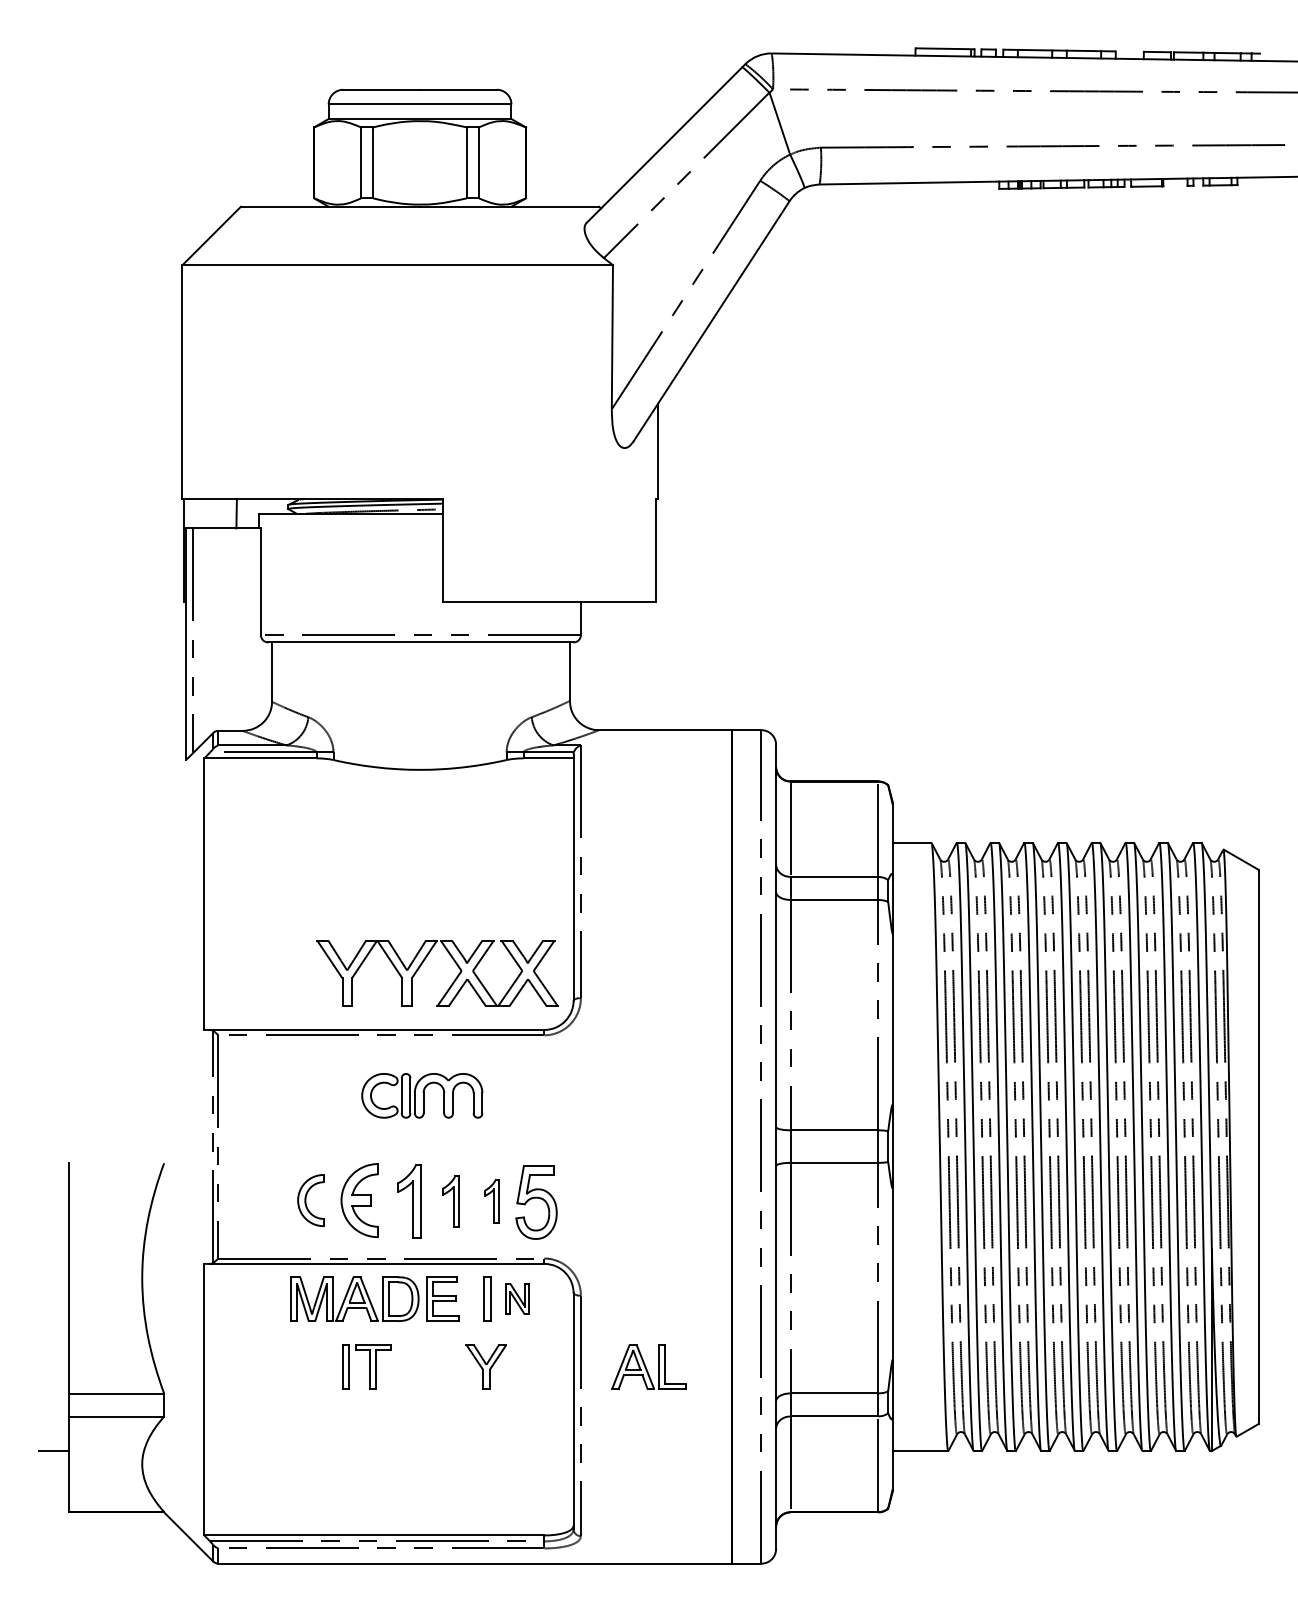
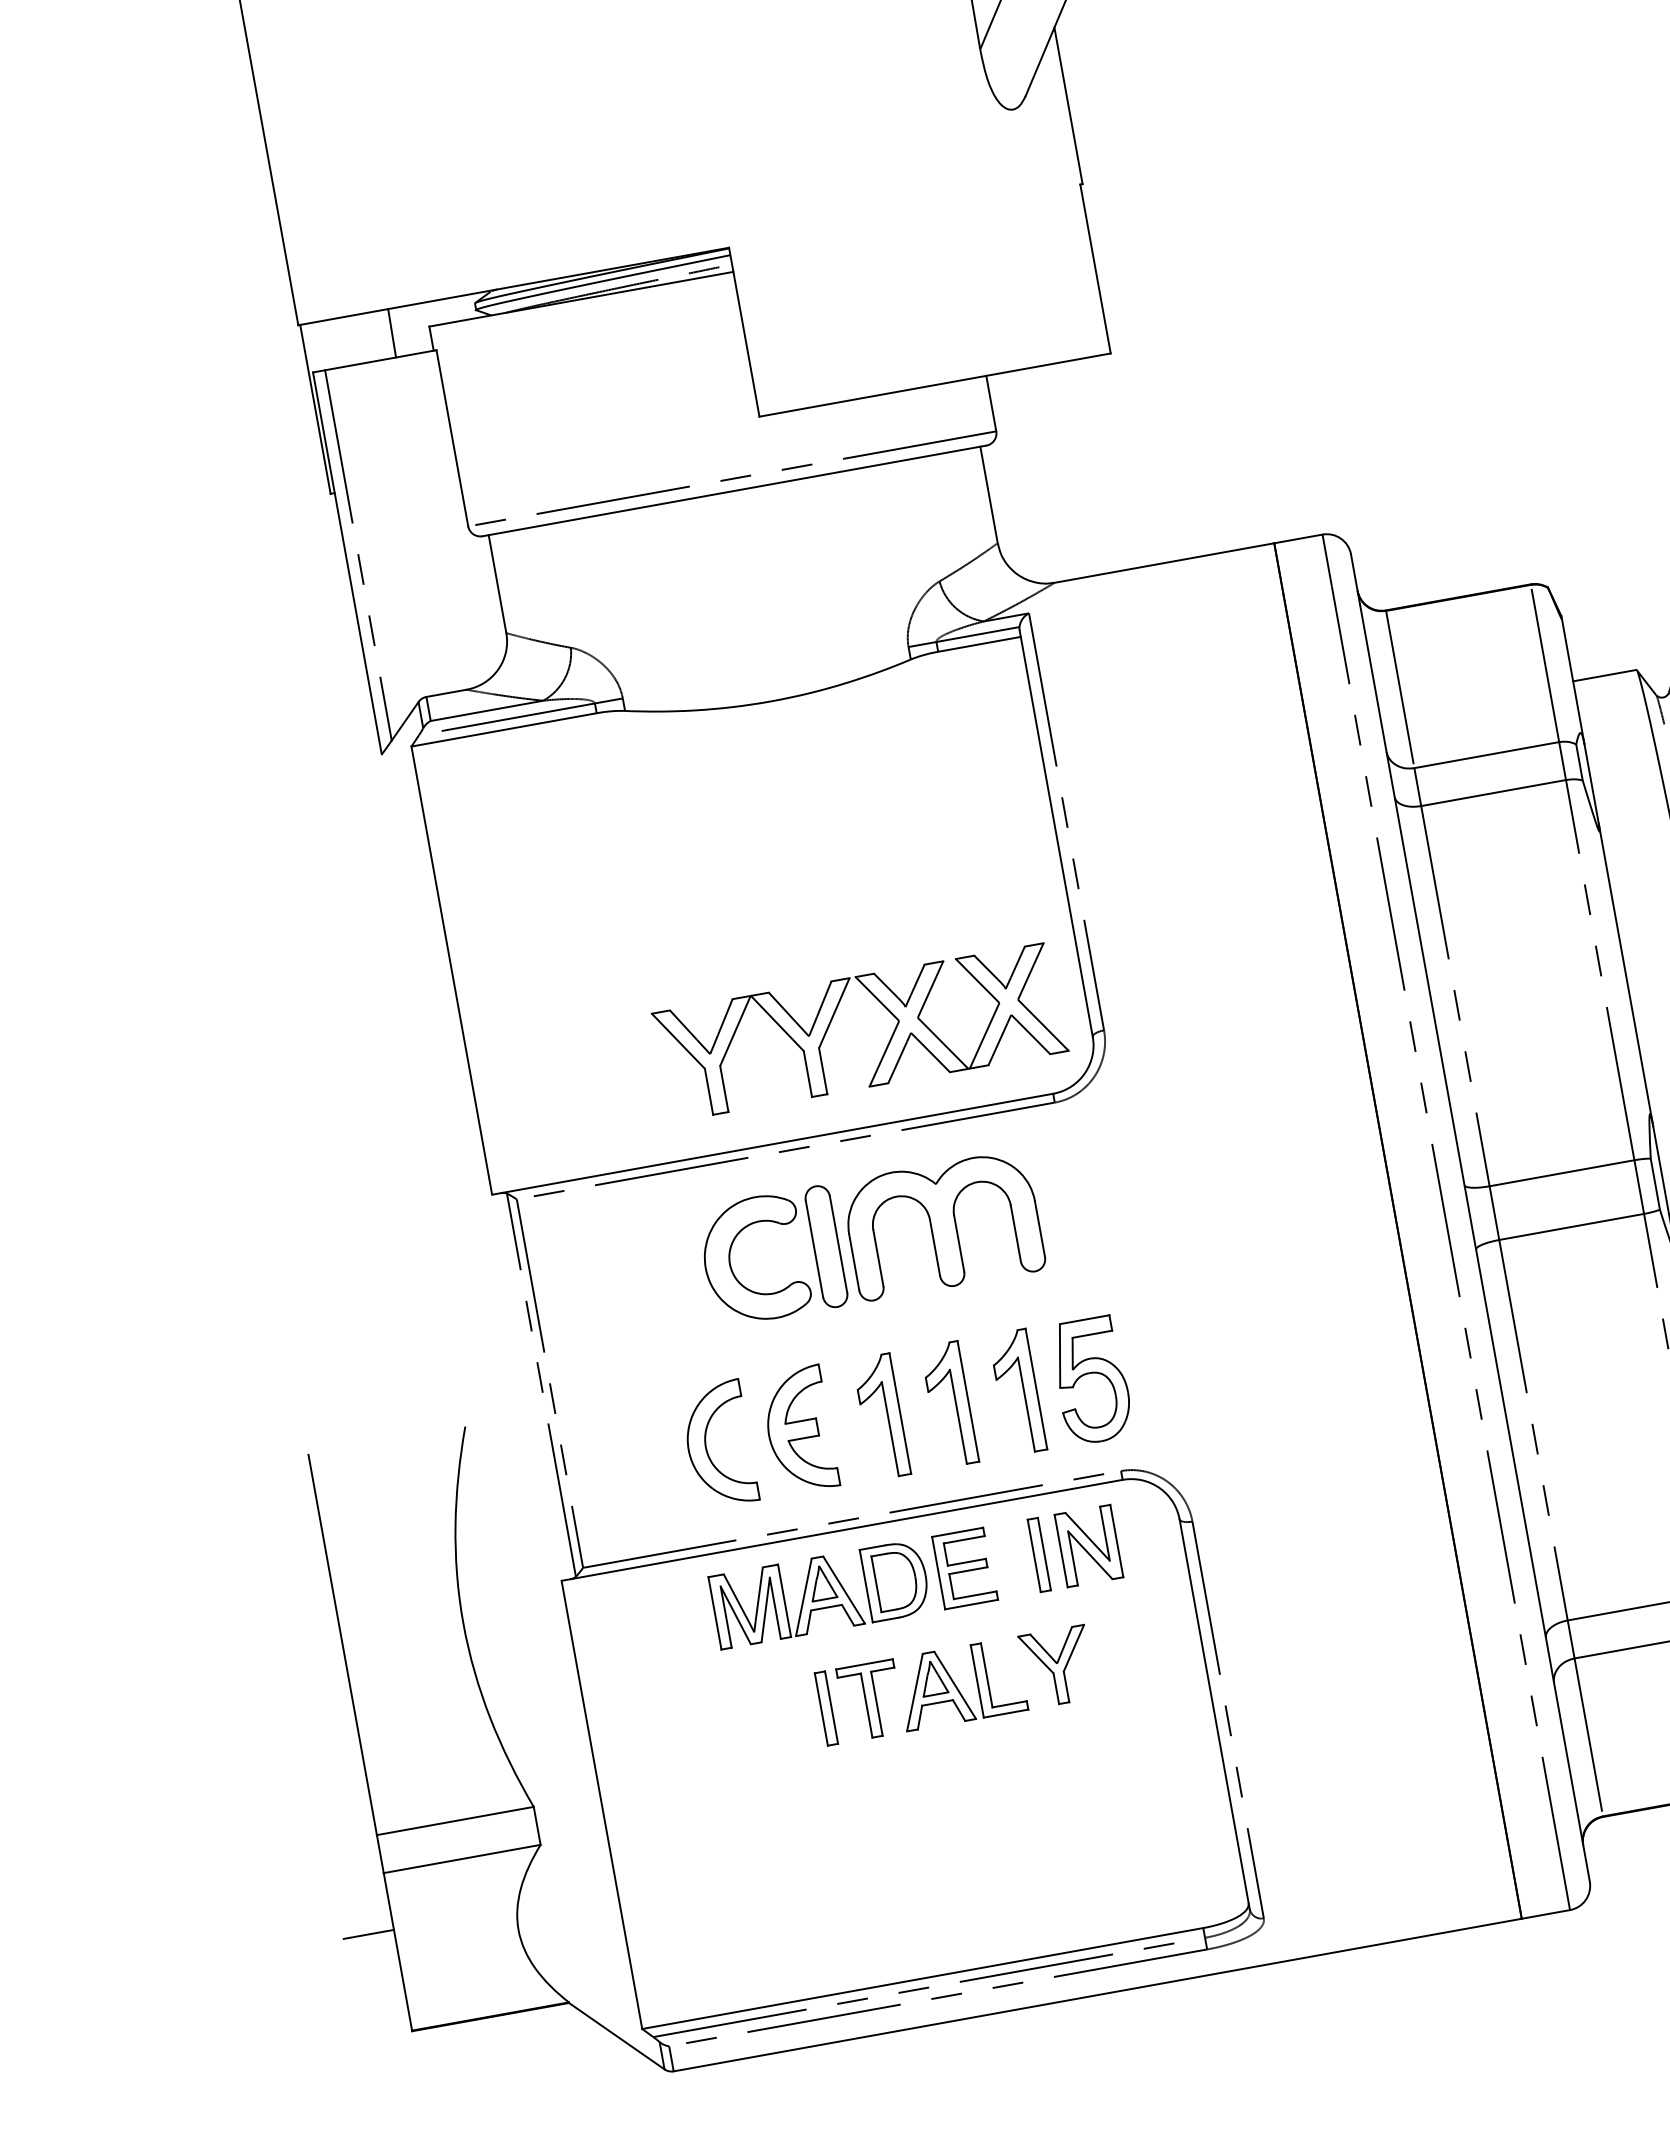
part: (422, 1095) -> (871, 1238), size x1.67
part: (310, 1200) -> (717, 1444), size x1.43
part: (450, 1201) -> (949, 1404), size x1.43
part: (491, 1201) -> (1016, 1392), size x1.67
part: (517, 1298) -> (1088, 1544), size x1.43
part: (648, 1366) -> (960, 1683), moved

